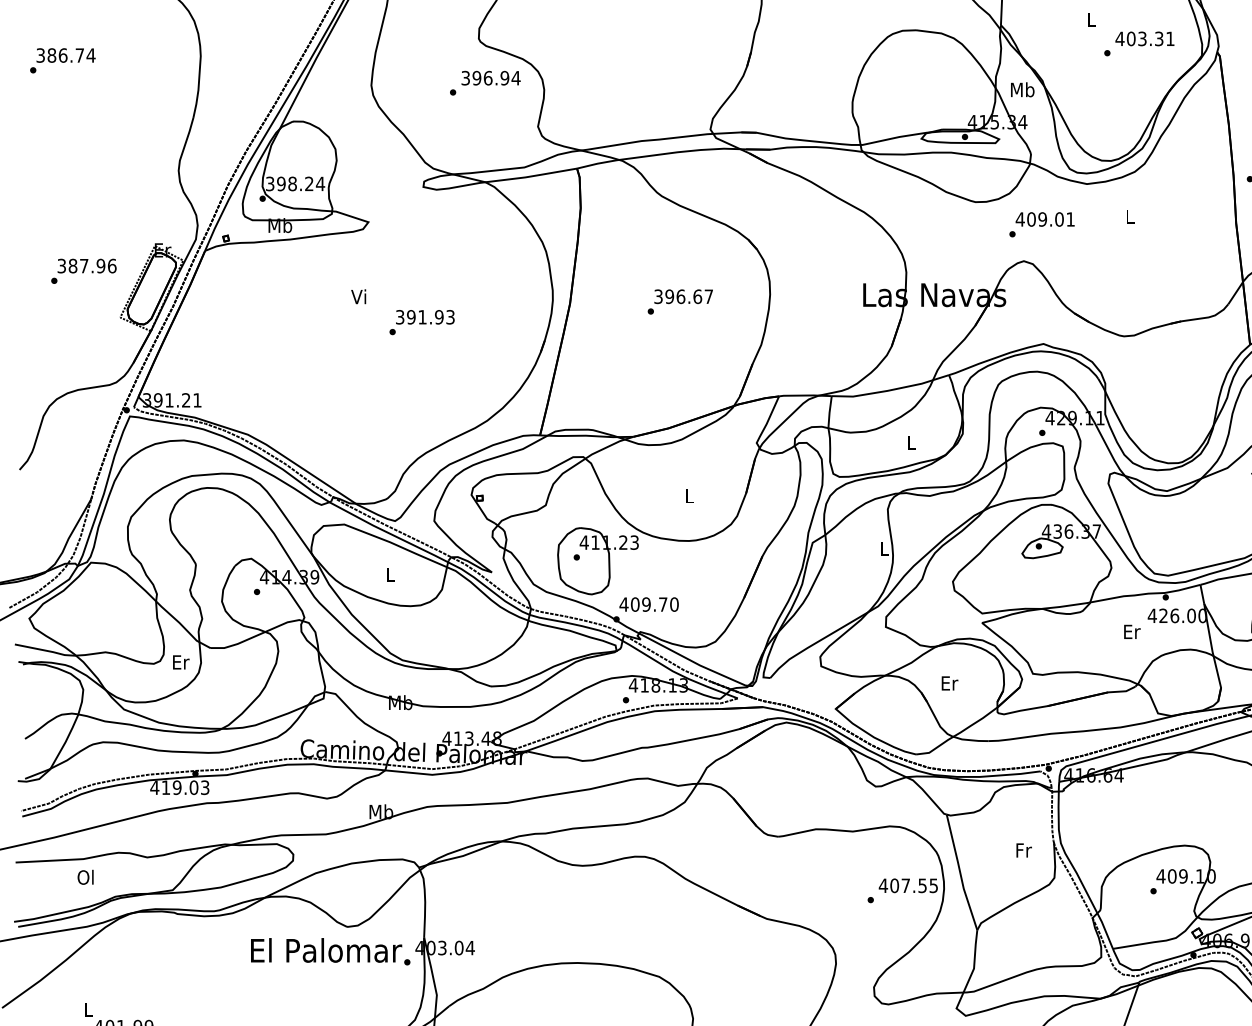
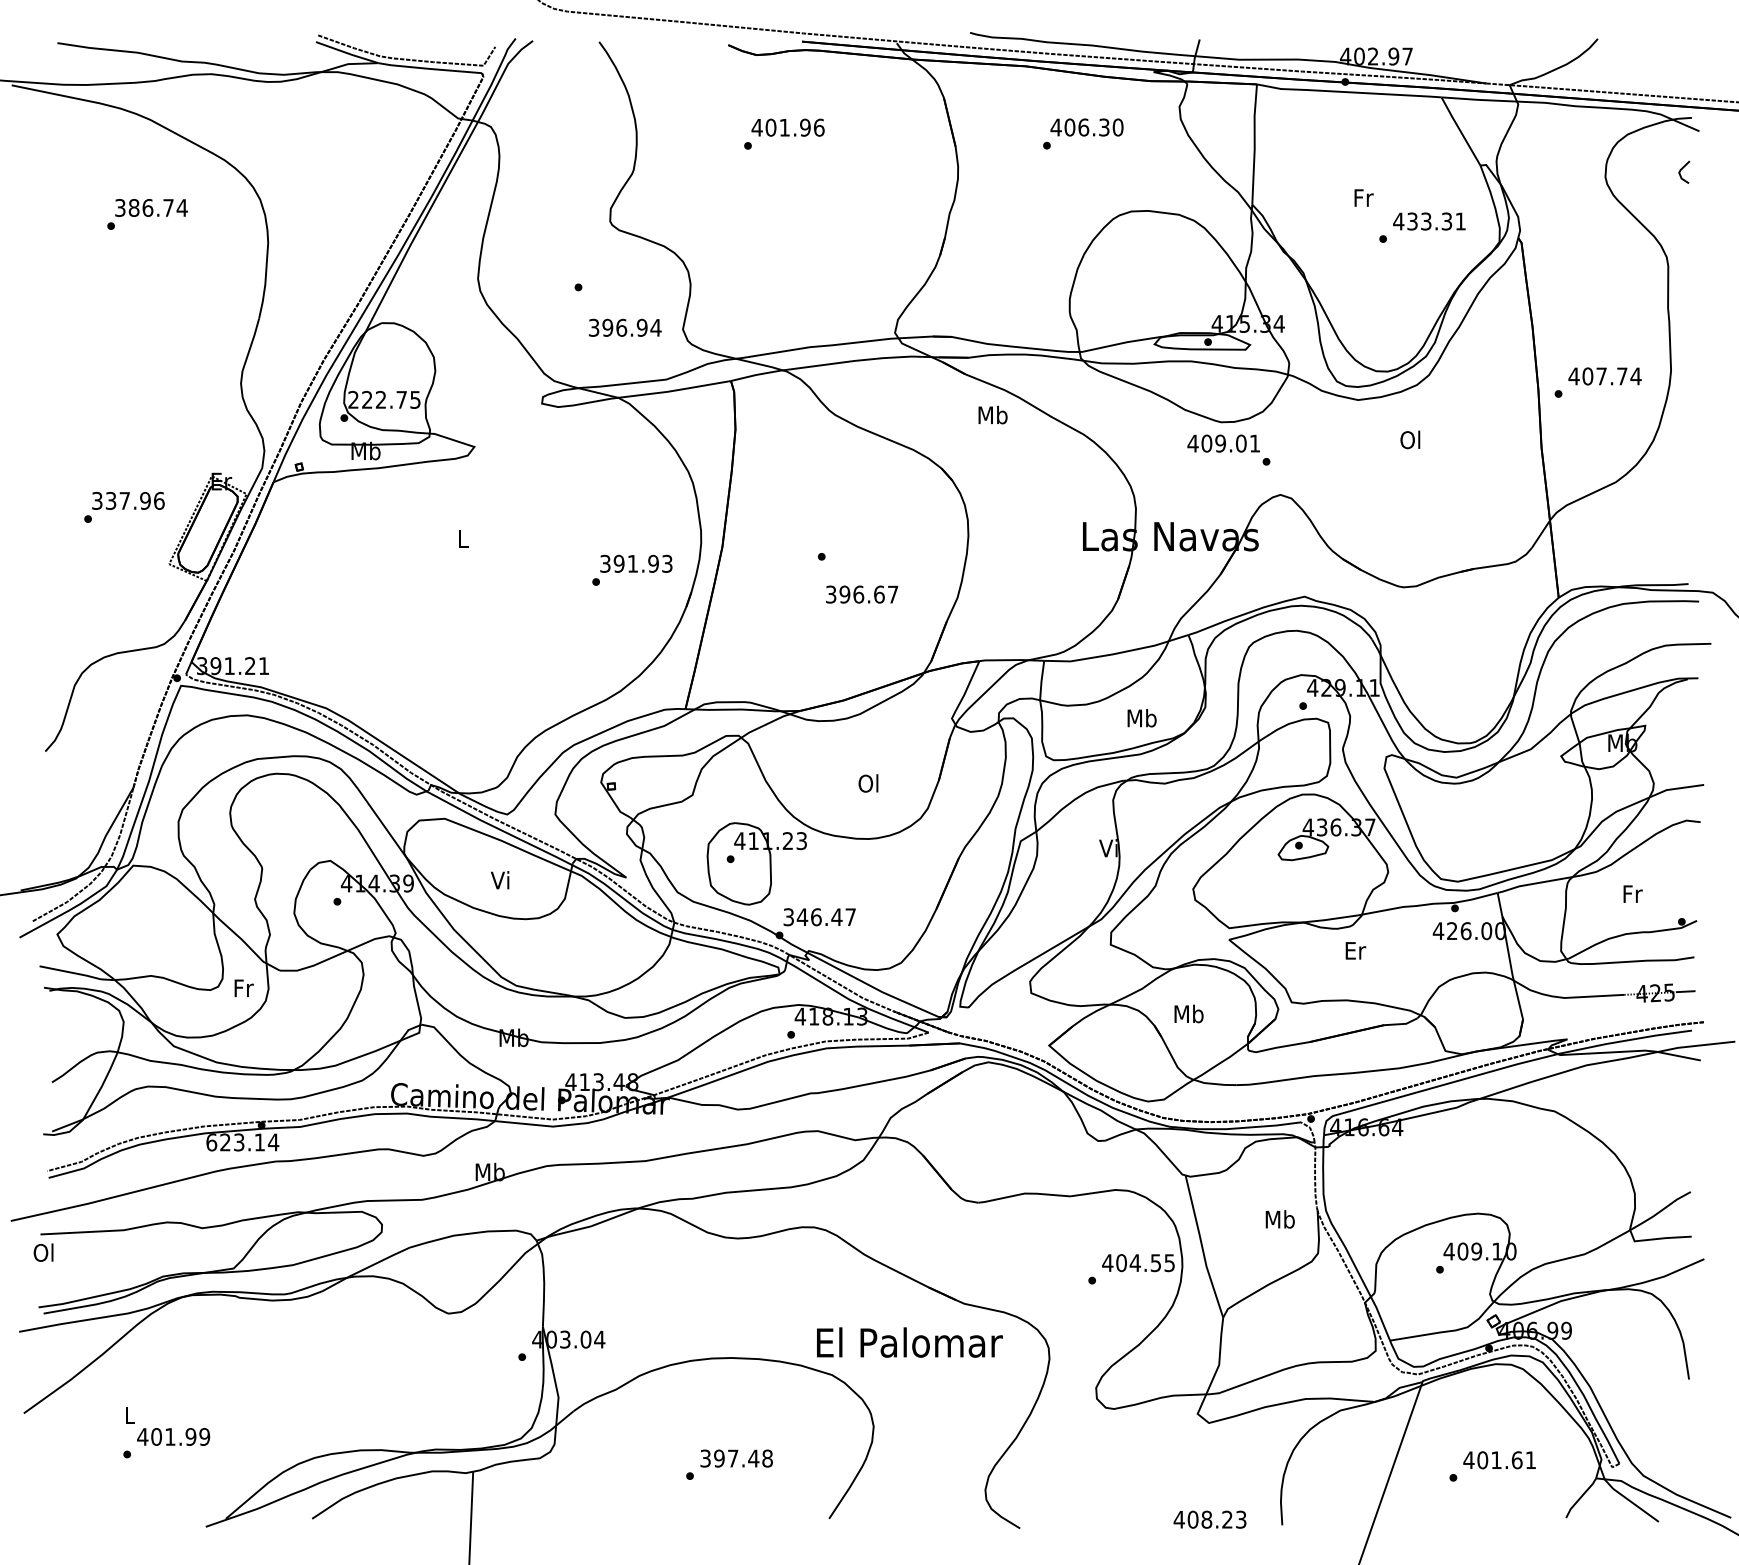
text: (1091, 19) -> (1363, 197), L -> Fr
text: (1131, 38) -> (1412, 221), 403.31 -> 433.31
text: (62, 60) -> (147, 214), moved
text: (491, 77) -> (625, 327), moved
text: (1022, 89) -> (992, 414), moved
text: (295, 183) -> (384, 399), 398.24 -> 222.75
text: (1129, 216) -> (1410, 439), L -> Ol
text: (1045, 219) -> (1223, 443), moved
text: (72, 265) -> (110, 500), 387.96 -> 337.96
text: (358, 296) -> (462, 538), Vi -> L
text: (684, 296) -> (862, 594), moved
text: (422, 321) -> (632, 569), moved
text: (910, 443) -> (1141, 718), L -> Mb
text: (688, 495) -> (868, 783), L -> Ol
text: (884, 548) -> (1108, 848), L -> Vi
text: (389, 574) -> (500, 880), L -> Vi
text: (649, 604) -> (819, 917), 409.70 -> 346.47
text: (1132, 631) -> (1355, 950), moved
text: (181, 662) -> (244, 988), Er -> Fr
text: (949, 682) -> (1188, 1013), Er -> Mb
text: (179, 787) -> (242, 1142), 419.03 -> 623.14
text: (1023, 850) -> (1279, 1219), Fr -> Mb
text: (85, 877) -> (43, 1252), moved
text: (905, 885) -> (1134, 1262), 407.55 -> 404.55
text: (326, 950) -> (909, 1342), moved

